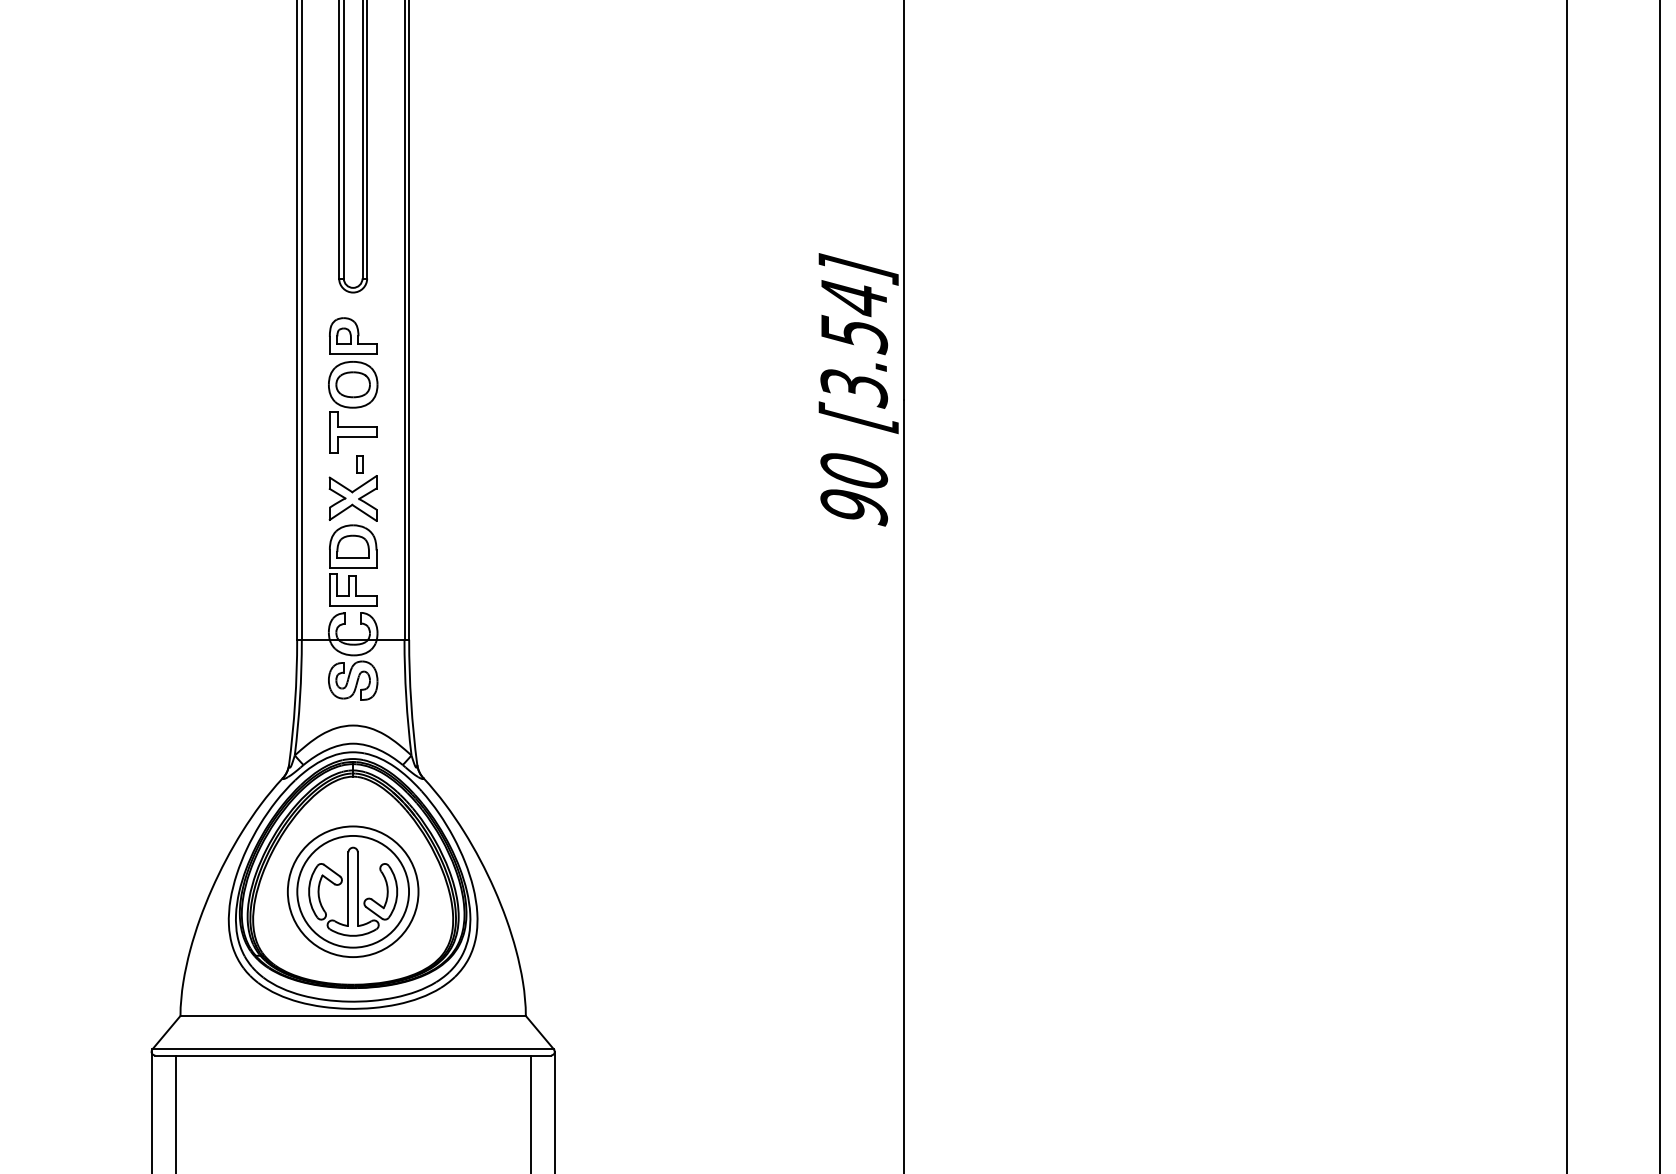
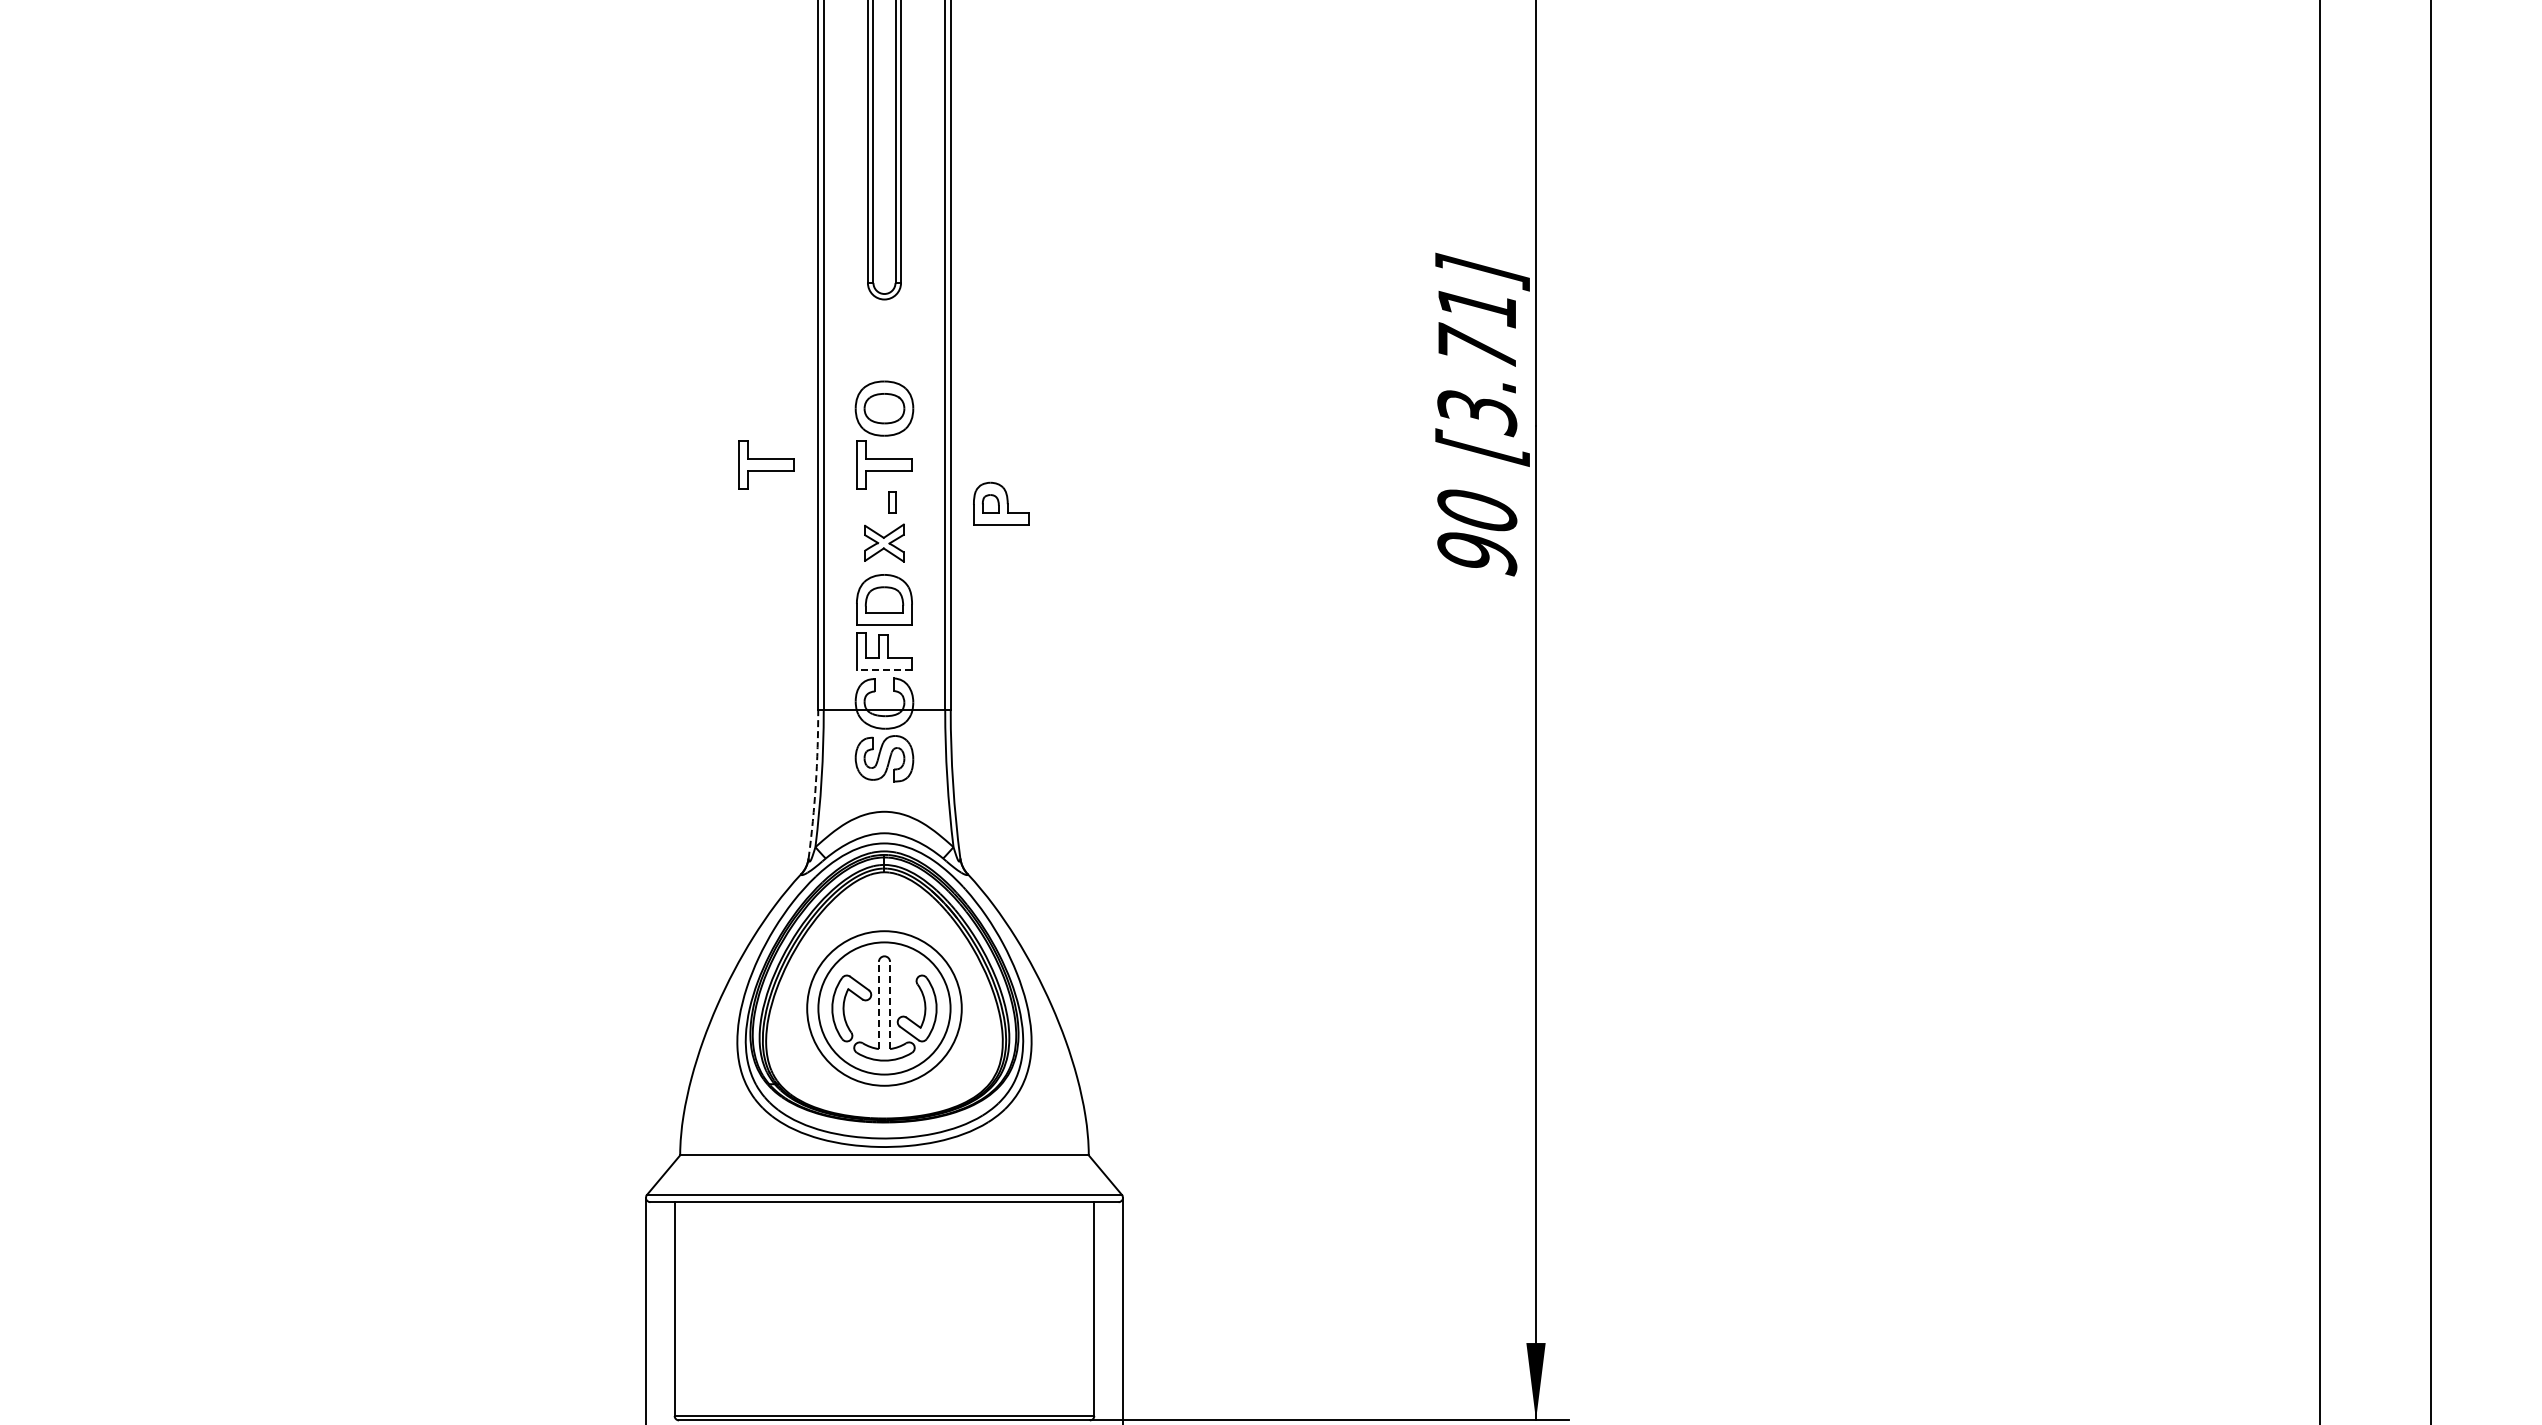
text: (854, 317) -> (1477, 328), [3.54] -> [3.71]
part: (353, 335) -> (1001, 503), moved
part: (253, 432) -> (766, 464), added
part: (353, 497) -> (884, 542), size x0.7
line: (353, 605) -> (884, 669), solid -> dashed
arc: (294, 702) -> (815, 784), solid -> dashed
line: (348, 889) -> (878, 1005), solid -> dashed
line: (358, 889) -> (890, 1005), solid -> dashed

